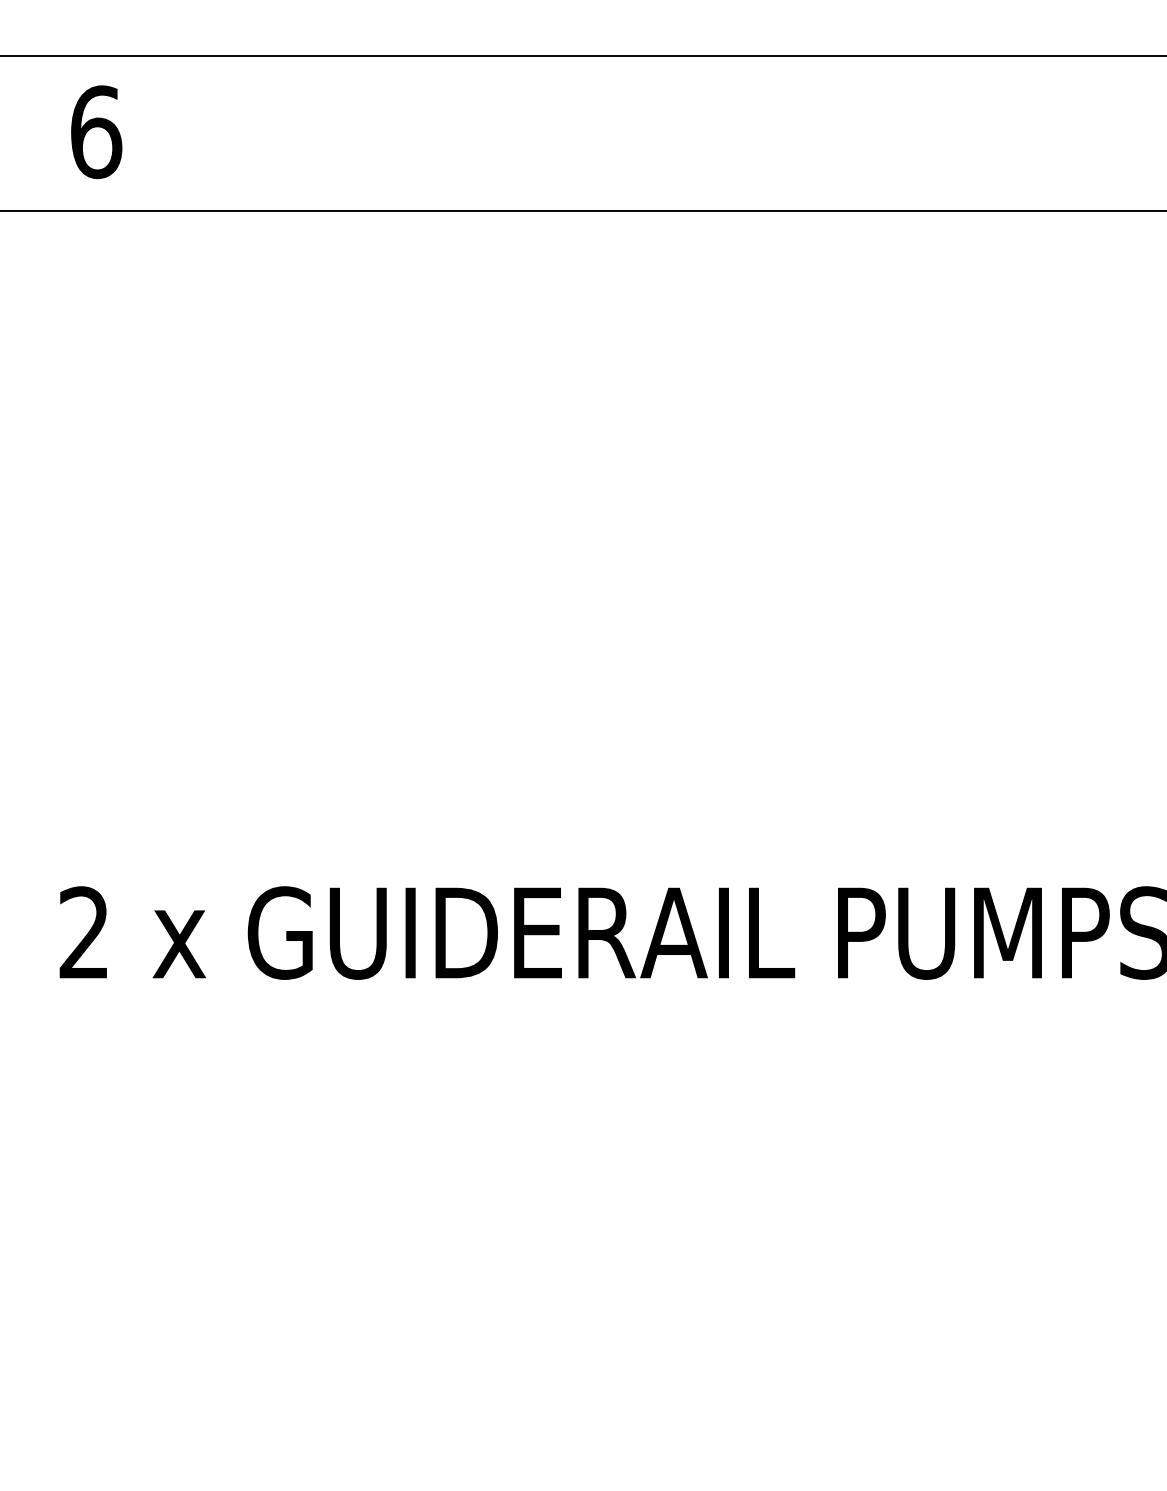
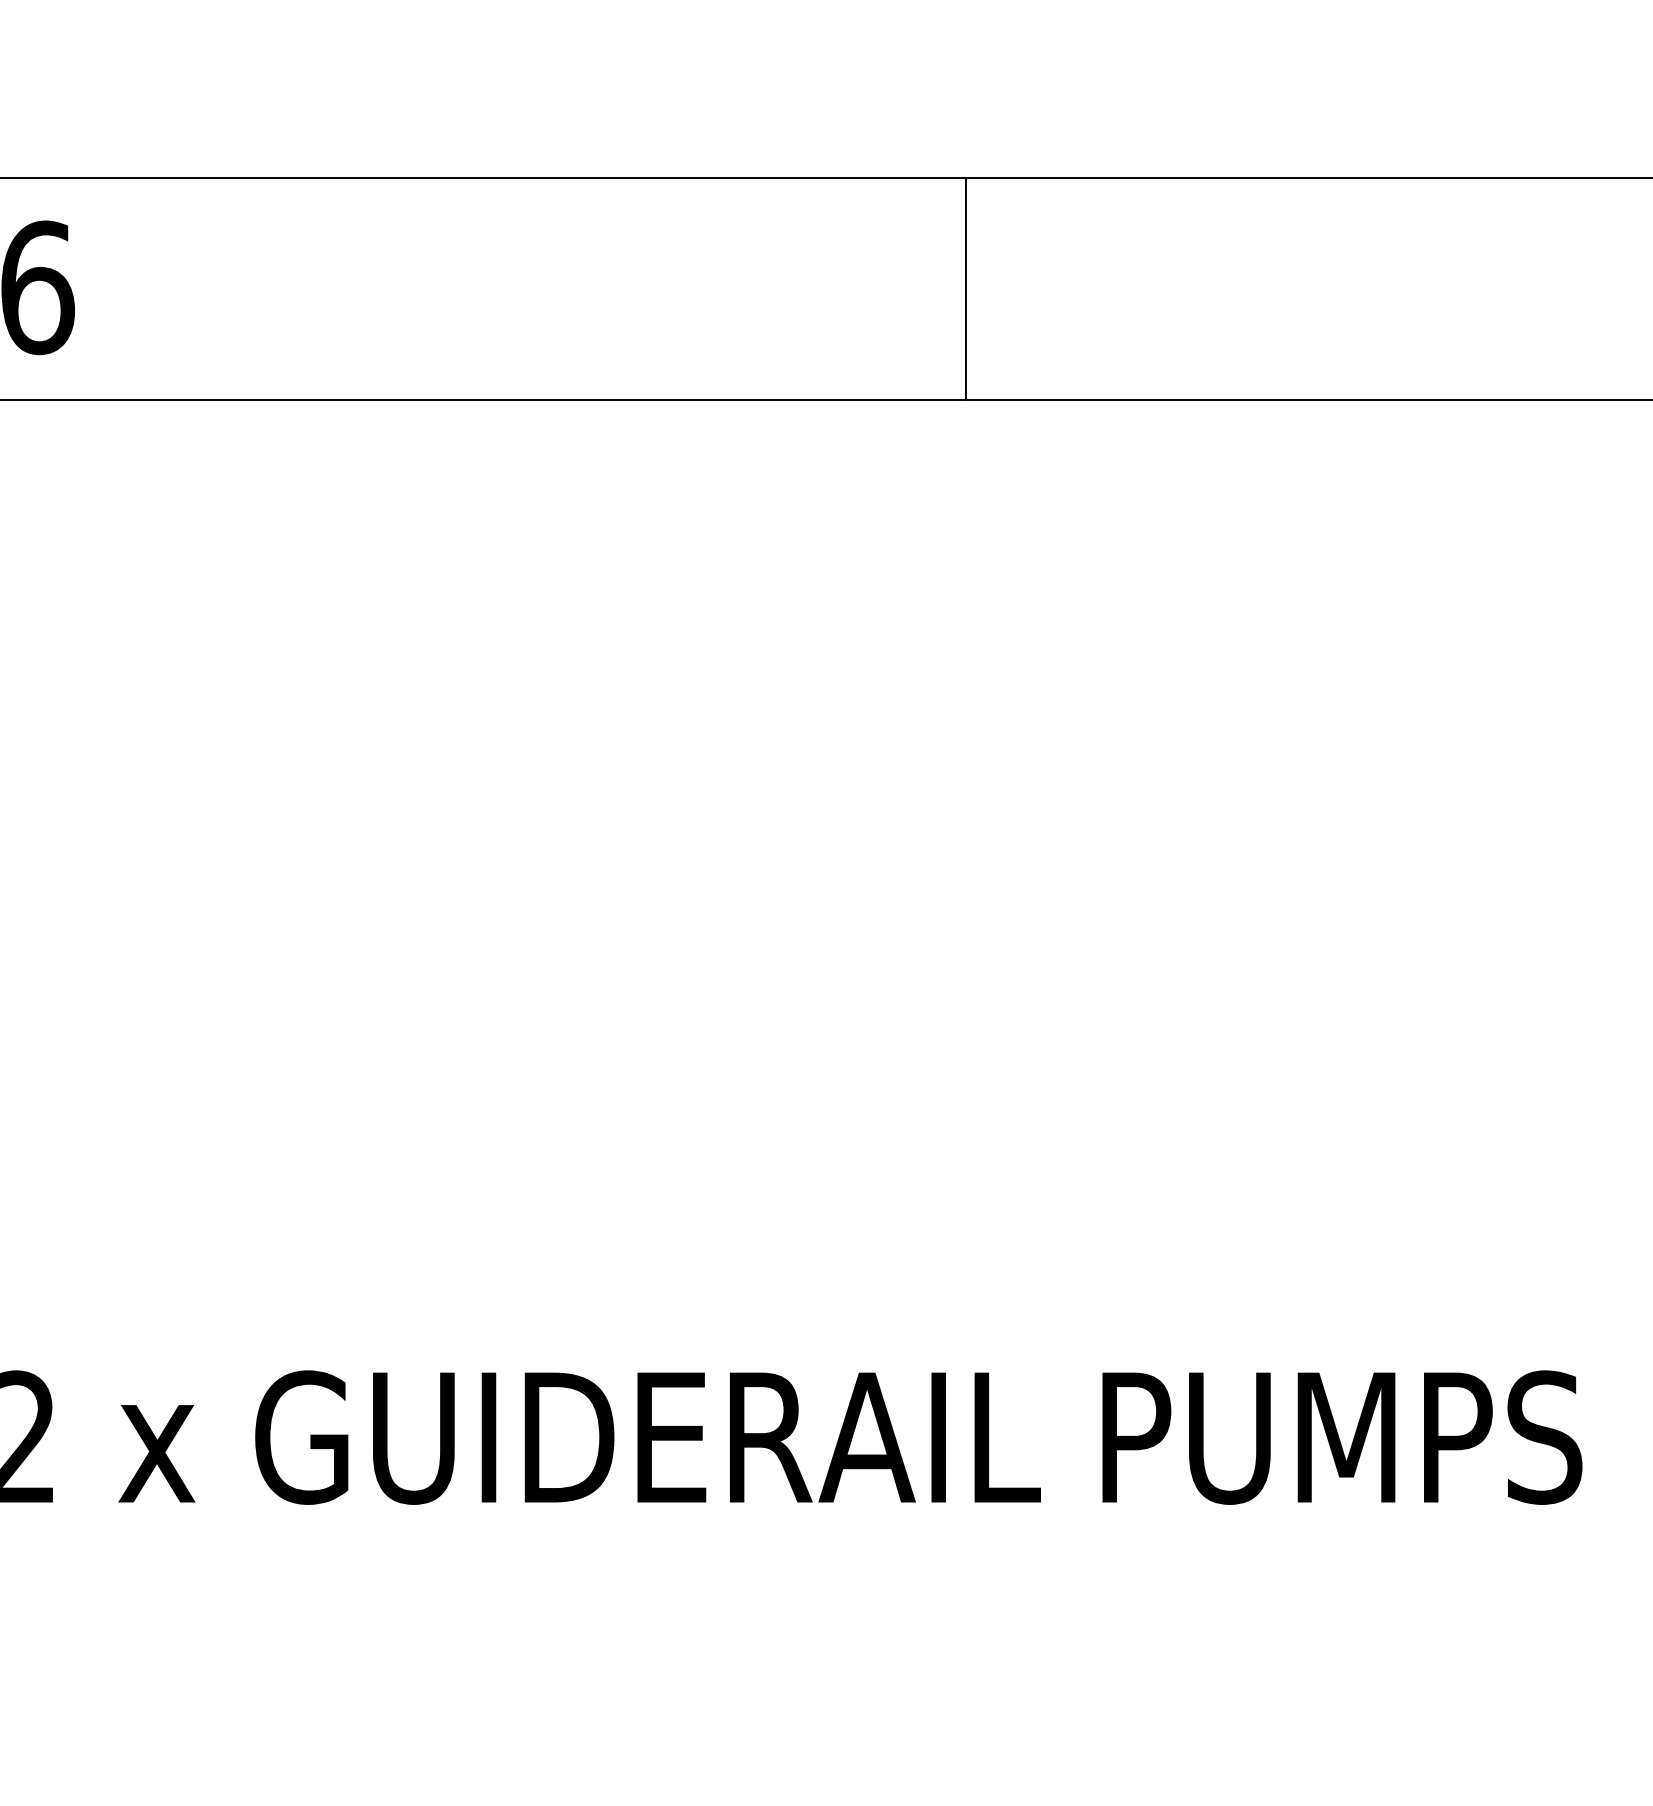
line: (743, 132) -> (966, 288), added

